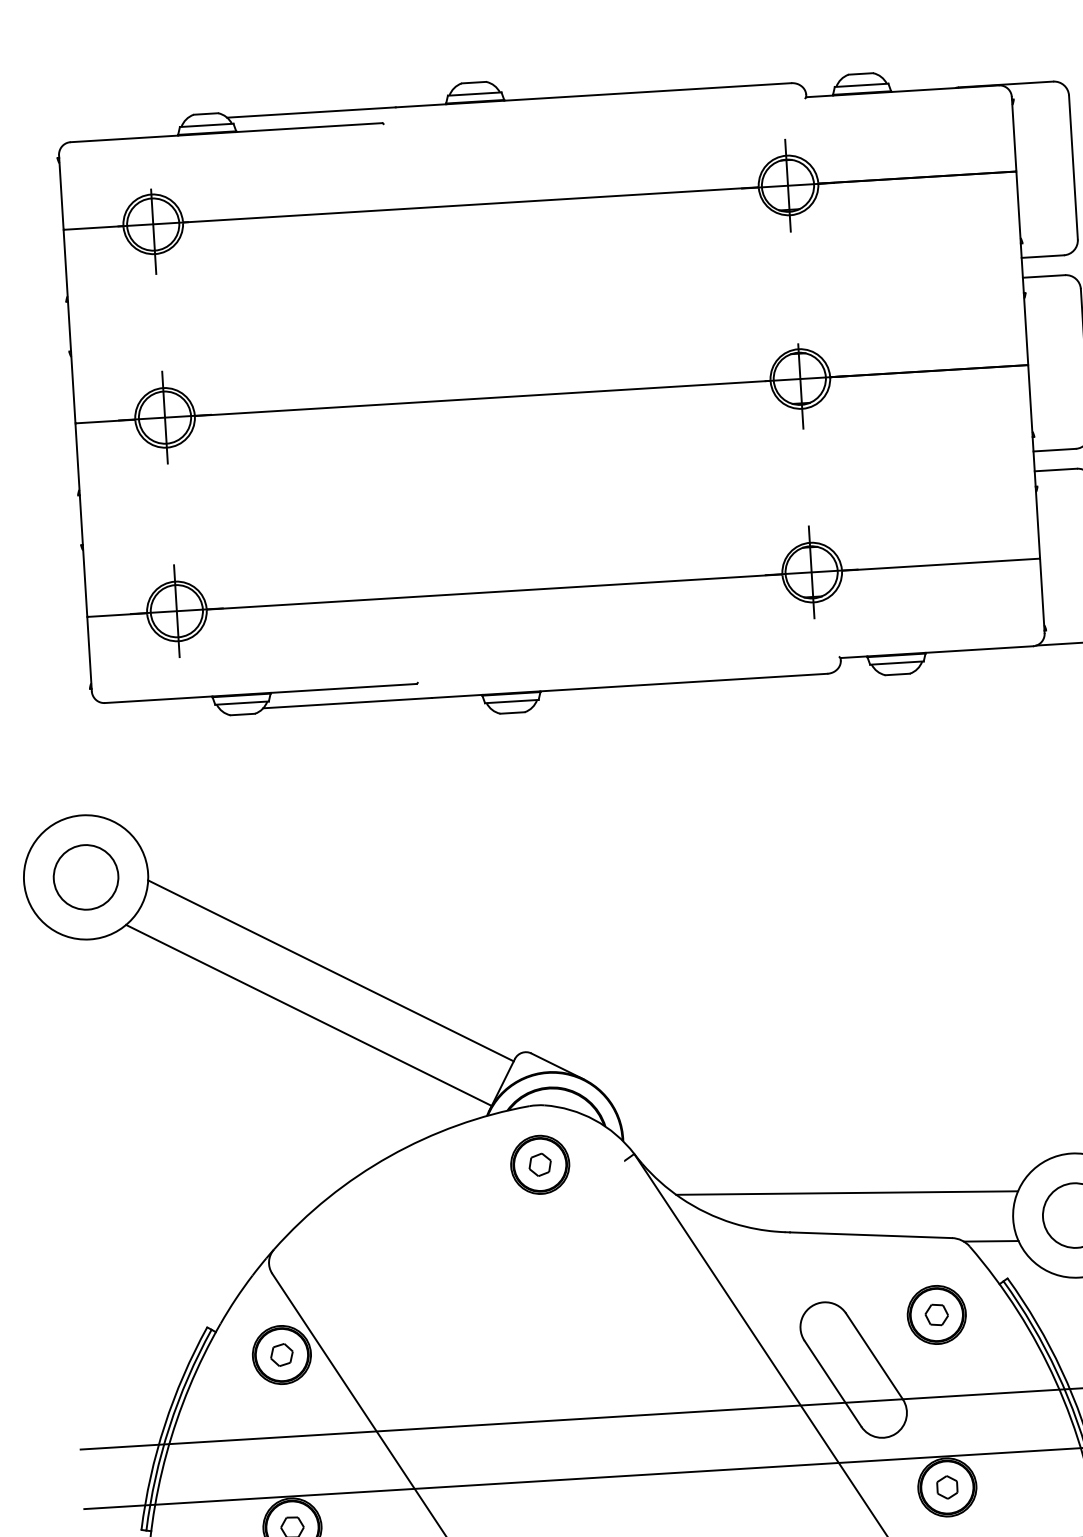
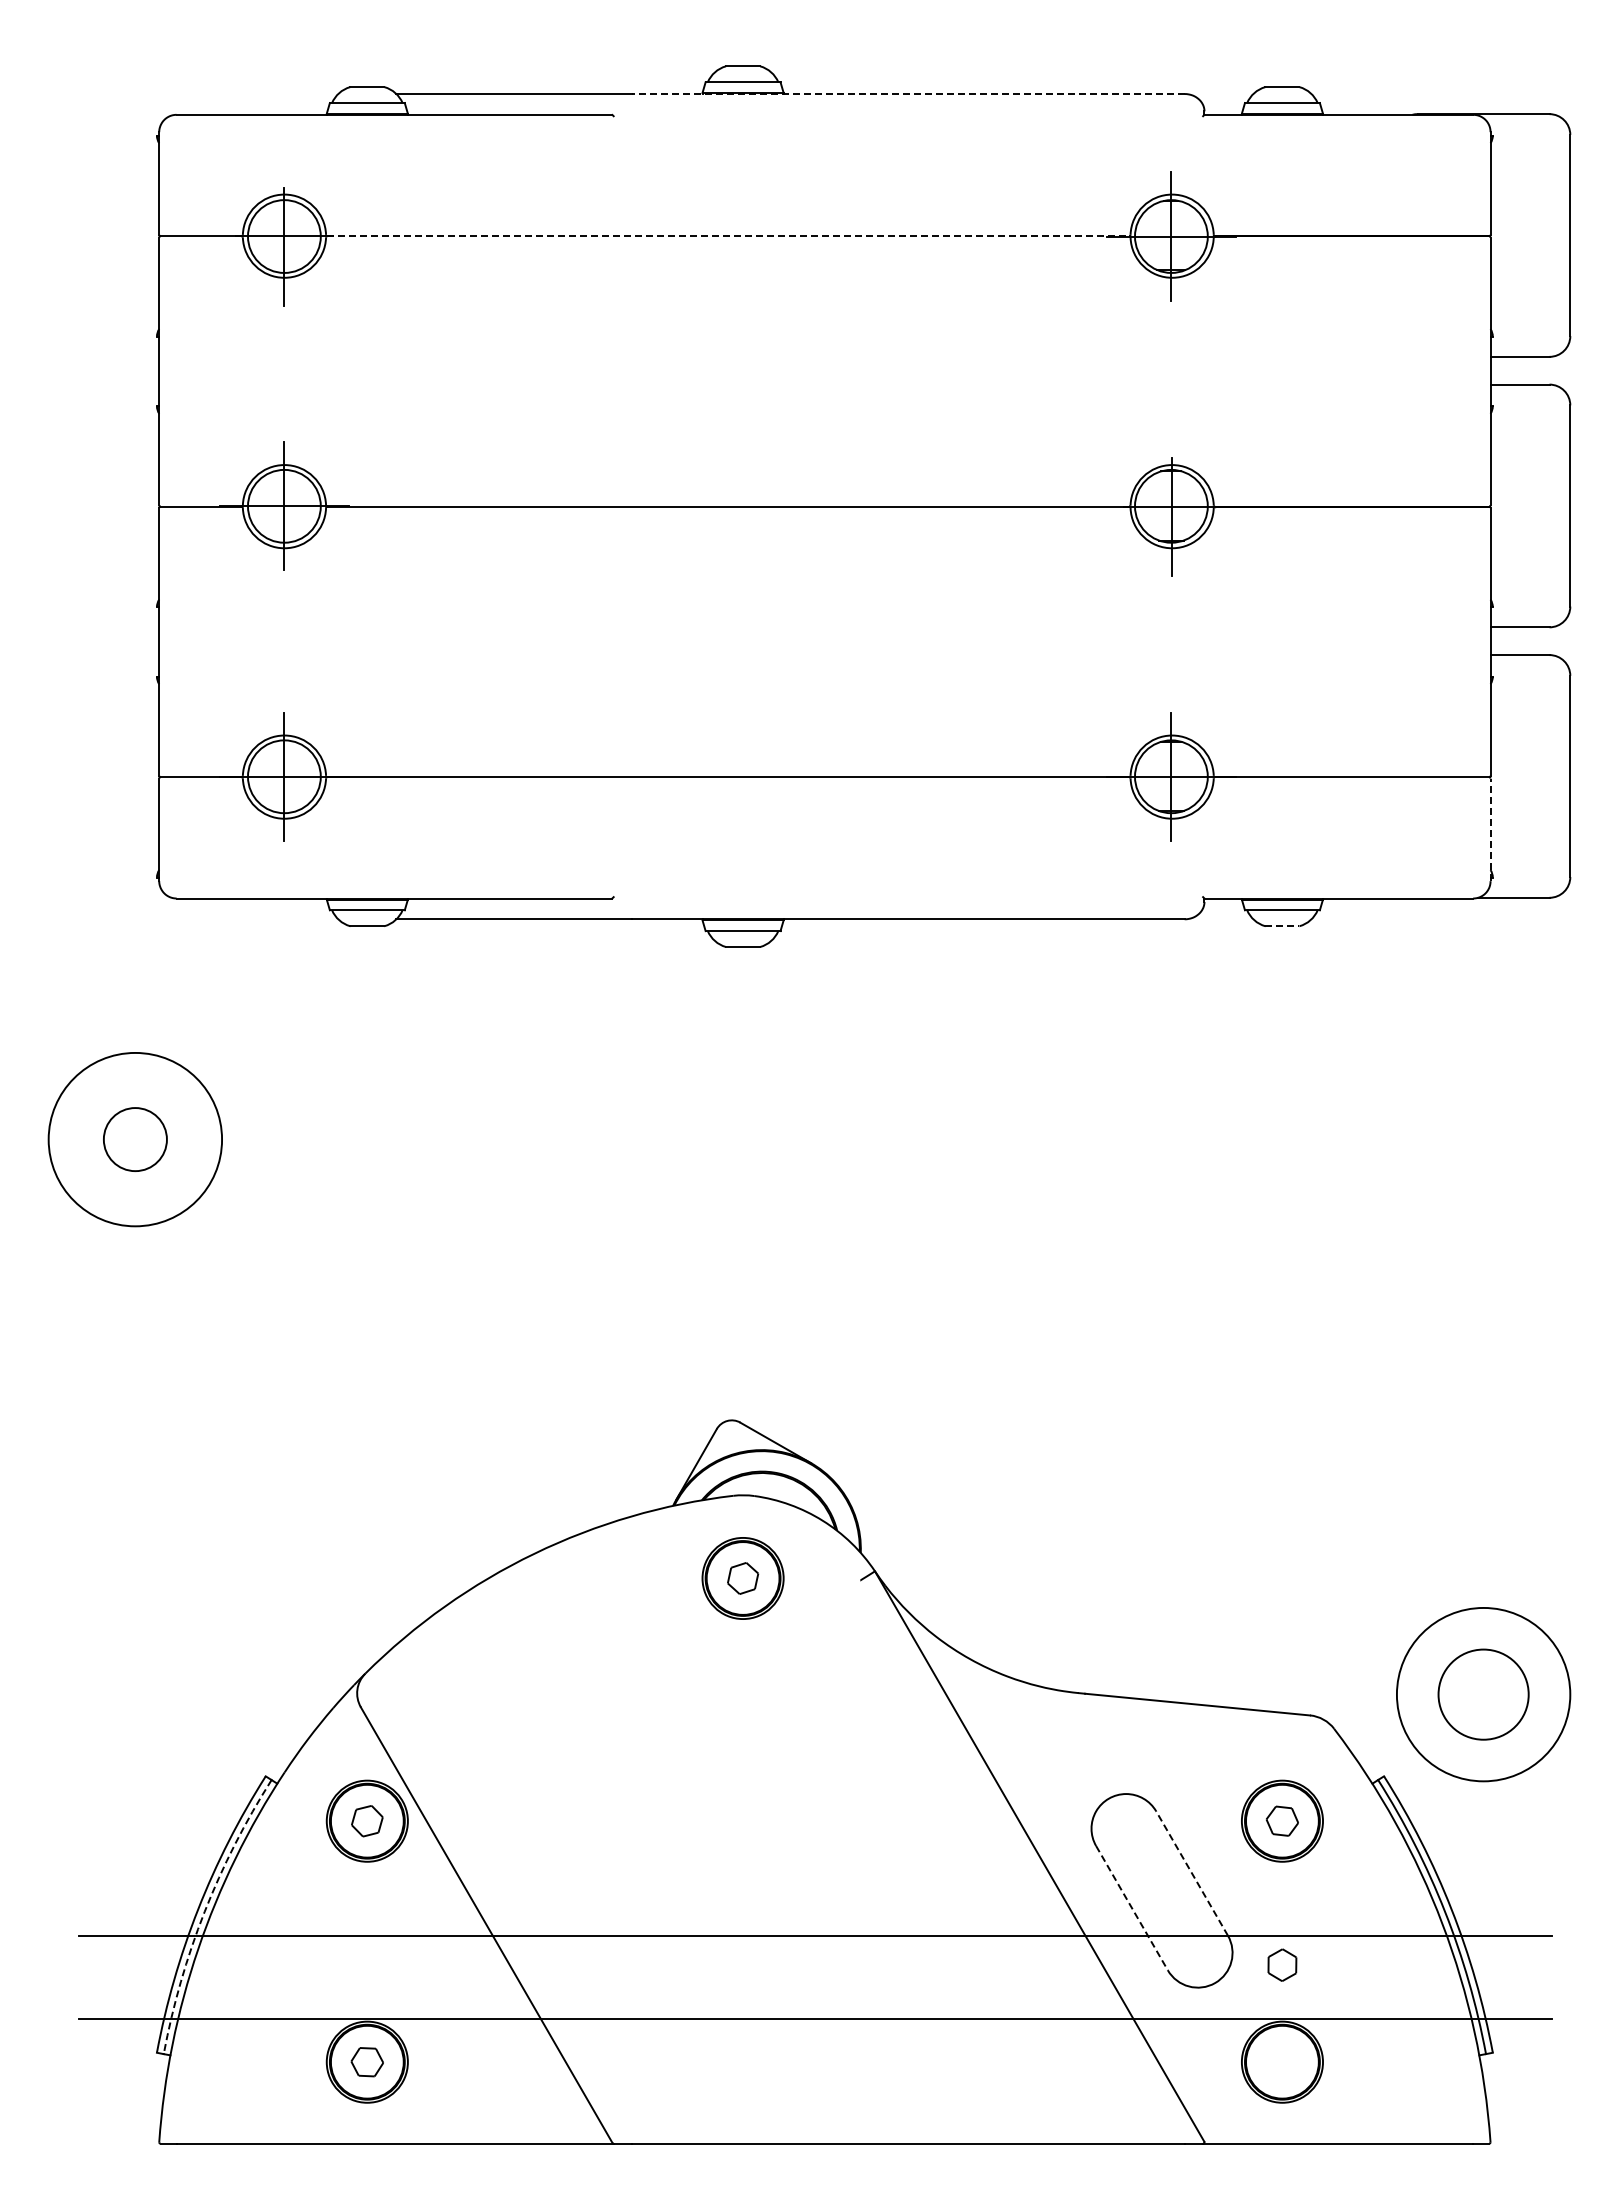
line: (592, 95) -> (907, 94), solid -> dashed
line: (471, 205) -> (728, 236), solid -> dashed
line: (1042, 596) -> (1490, 829), solid -> dashed
line: (897, 674) -> (1282, 926), solid -> dashed
circle: (86, 877) -> (135, 1139), size x0.7
line: (331, 970) -> (468, 1290), removed
line: (308, 1015) -> (433, 1350), removed
line: (846, 1192) -> (1167, 1643), removed
line: (991, 1241) -> (1364, 1723), removed
line: (874, 1356) -> (1192, 1873), solid -> dashed
line: (833, 1384) -> (1132, 1908), solid -> dashed
arc: (169, 1426) -> (204, 1911), solid -> dashed
part: (947, 1486) -> (1282, 1964), moved

